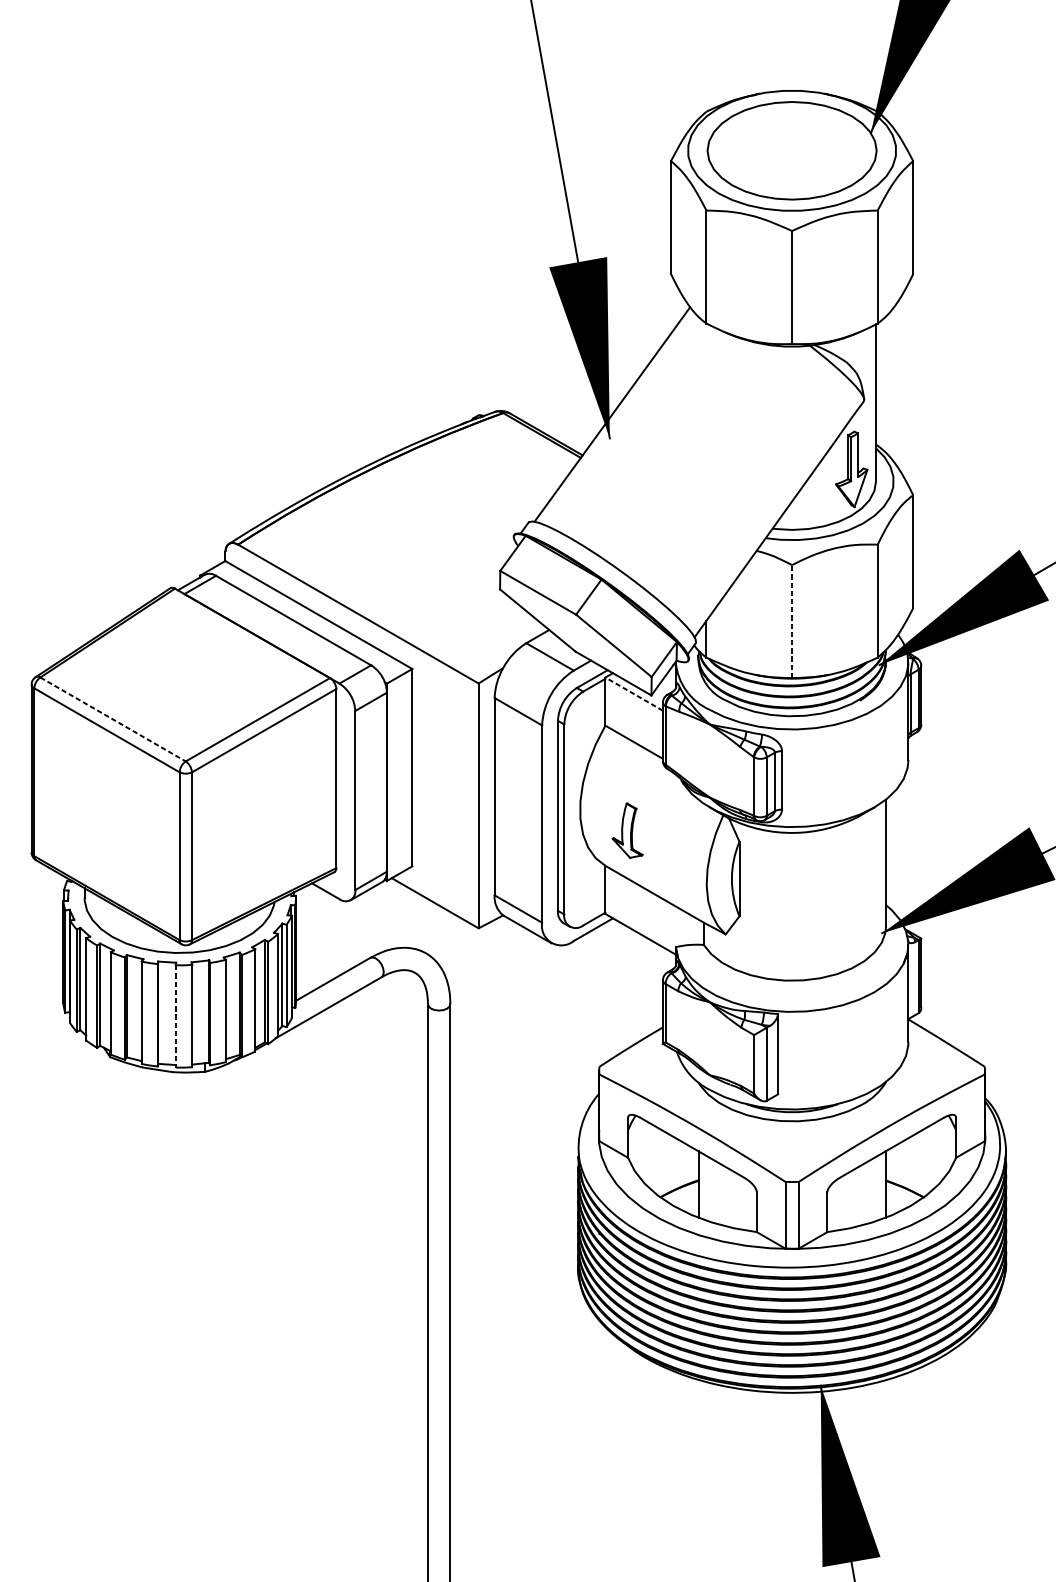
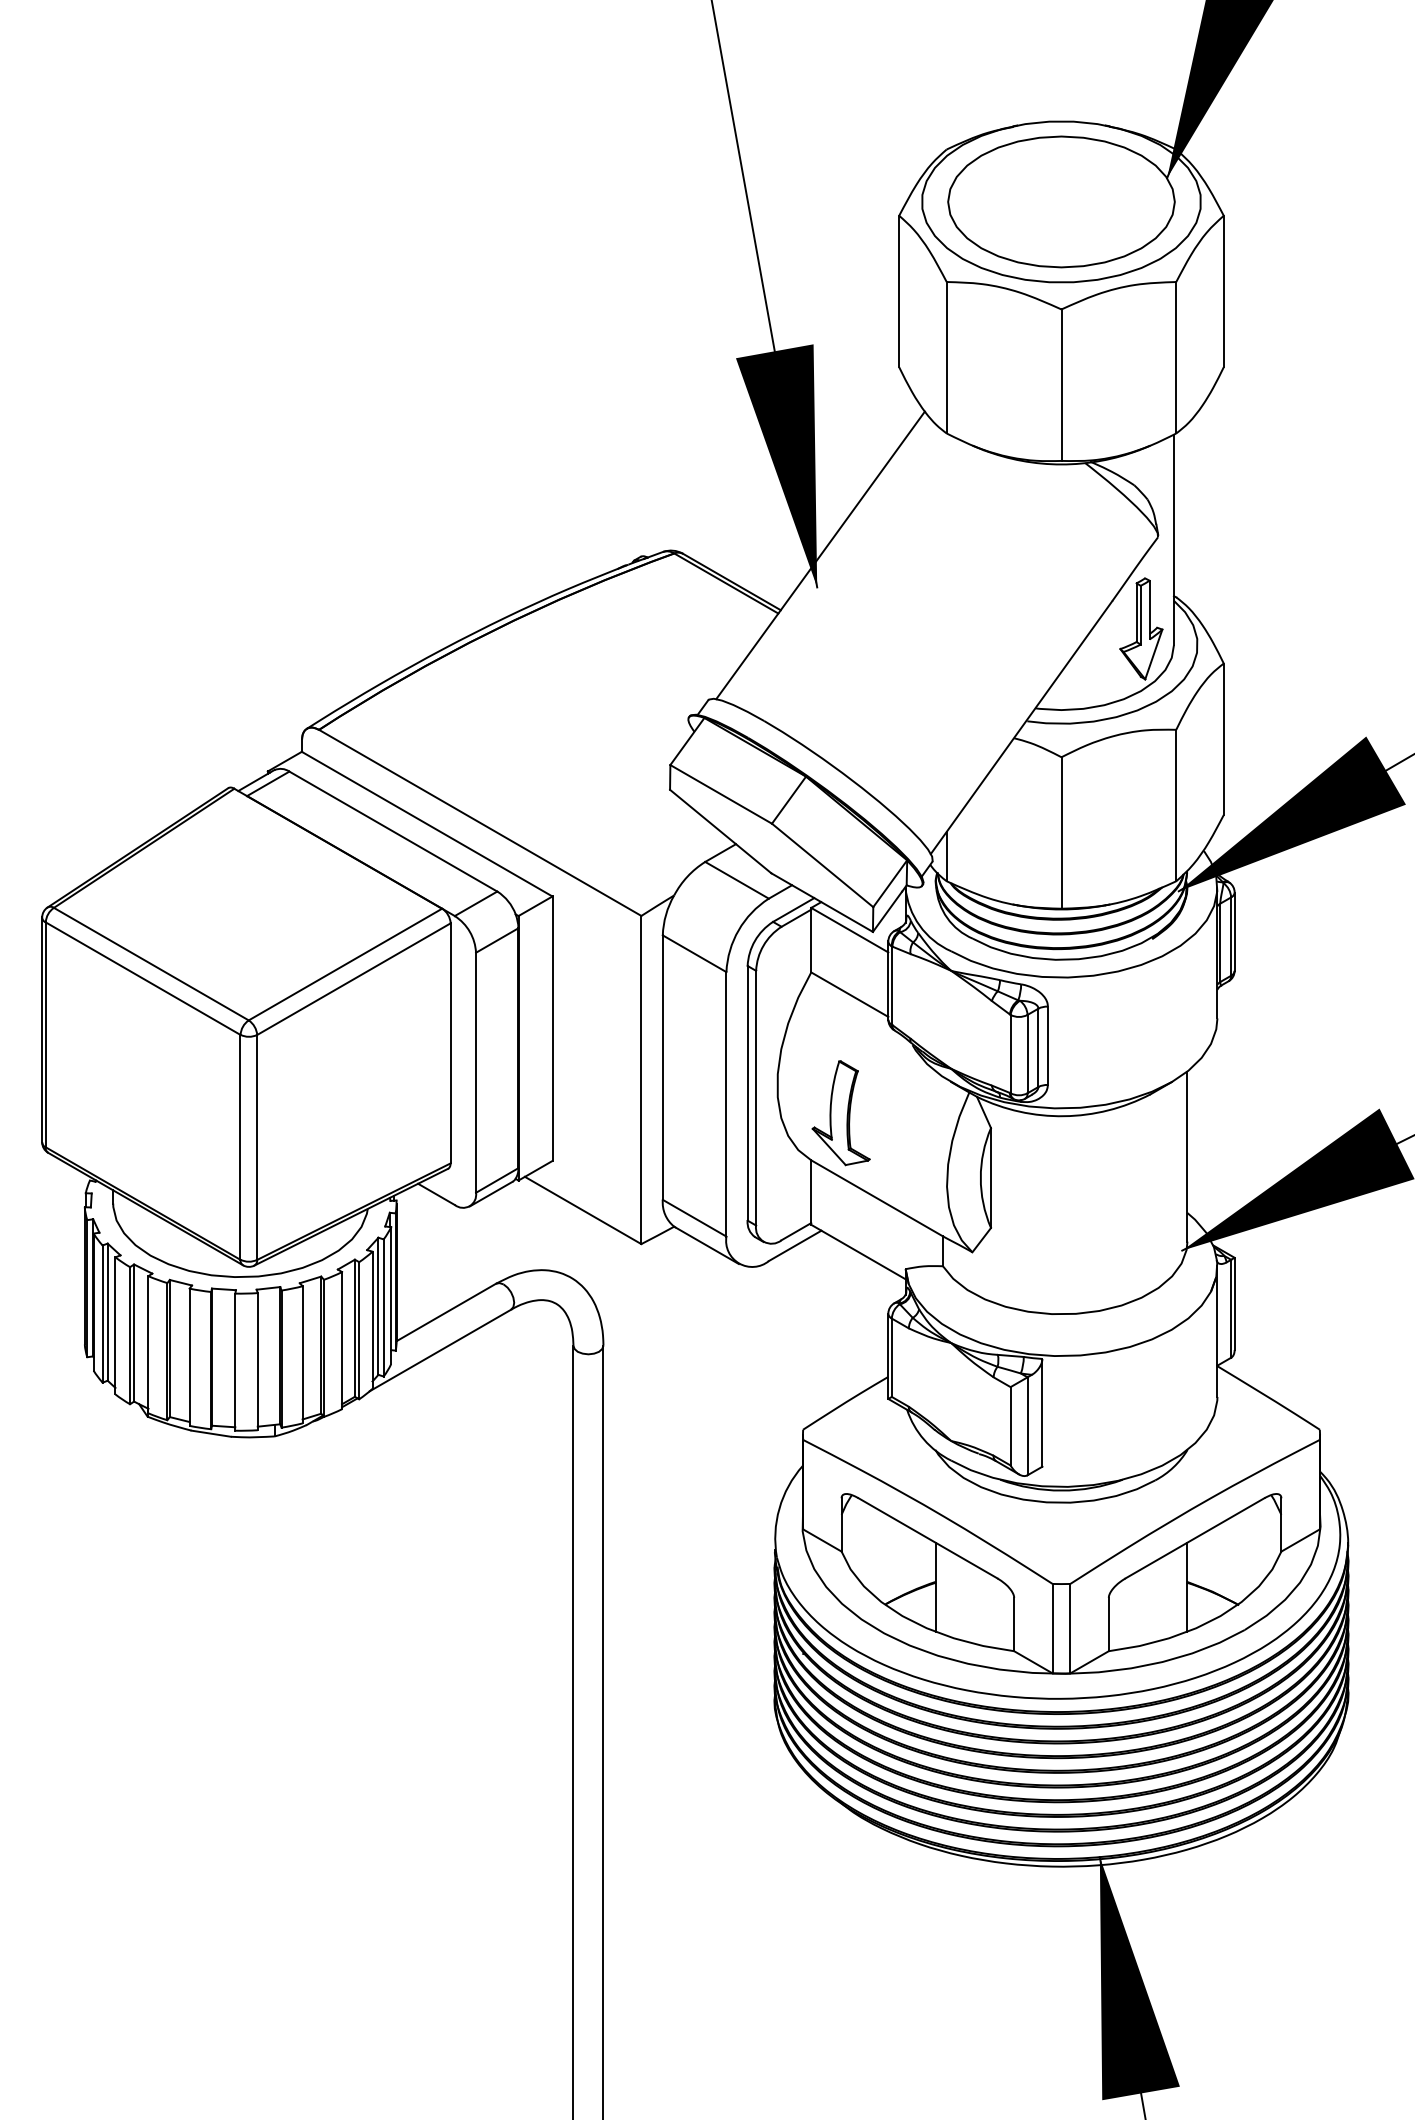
line: (792, 621) -> (1061, 832), dashed -> solid
line: (633, 693) -> (849, 929), dashed -> solid
line: (113, 719) -> (151, 964), dashed -> solid
part: (627, 830) -> (840, 1113), size x1.43
line: (175, 1016) -> (235, 1362), dashed -> solid

